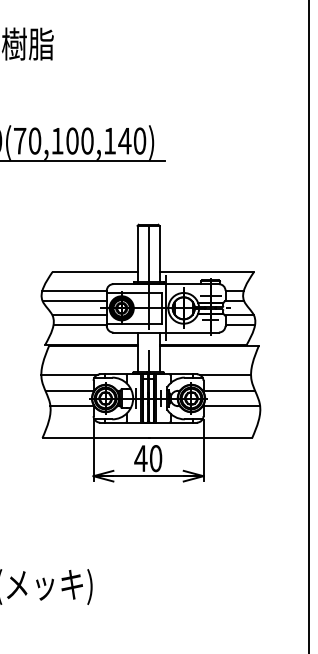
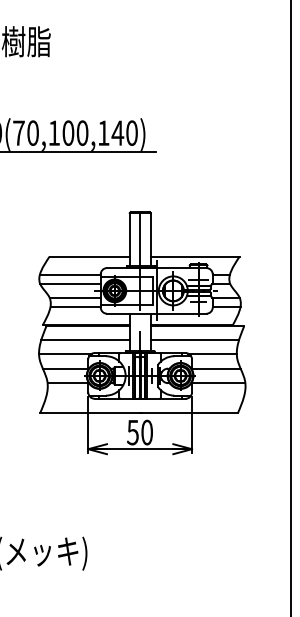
line: (90, 360) -> (85, 340), added
line: (206, 360) -> (194, 340), added
text: (140, 458) -> (132, 432), 40 -> 50

